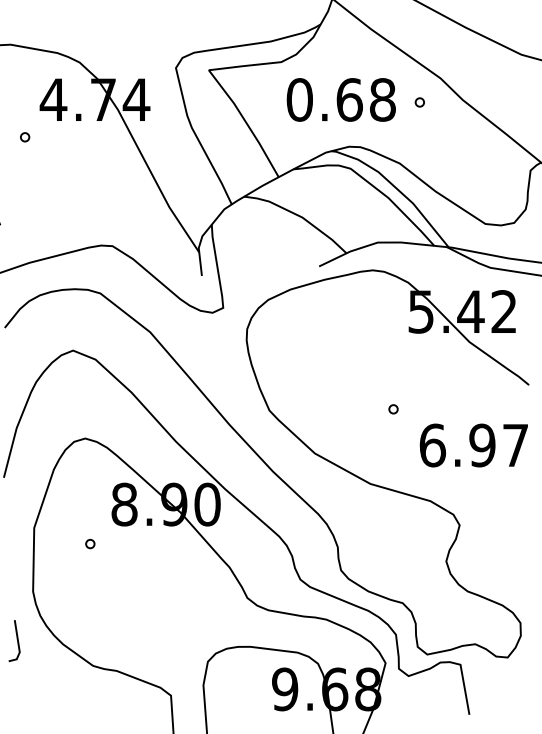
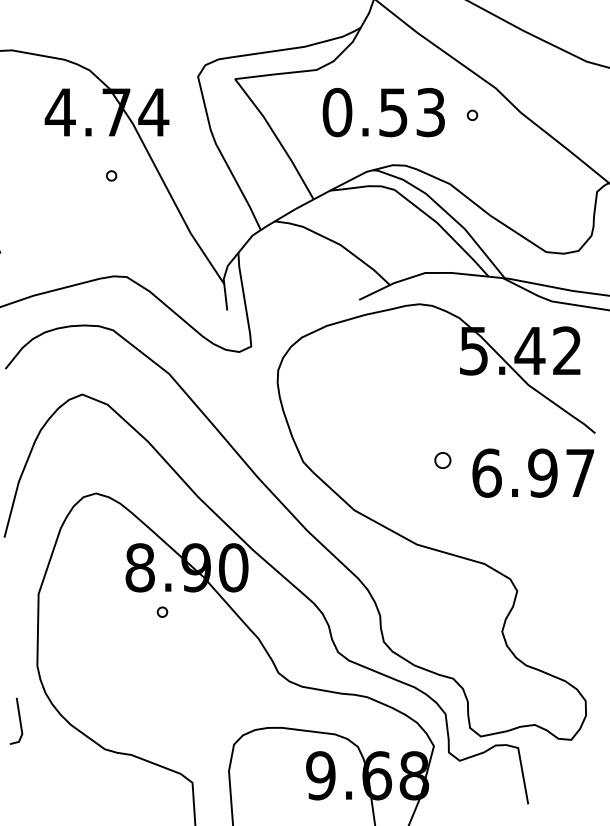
text: (365, 99) -> (411, 112), 0.68 -> 0.53
part: (25, 137) -> (112, 176), moved
part: (393, 409) -> (442, 460), size x1.6
text: (473, 445) -> (532, 473), moved
part: (90, 544) -> (162, 612), moved

